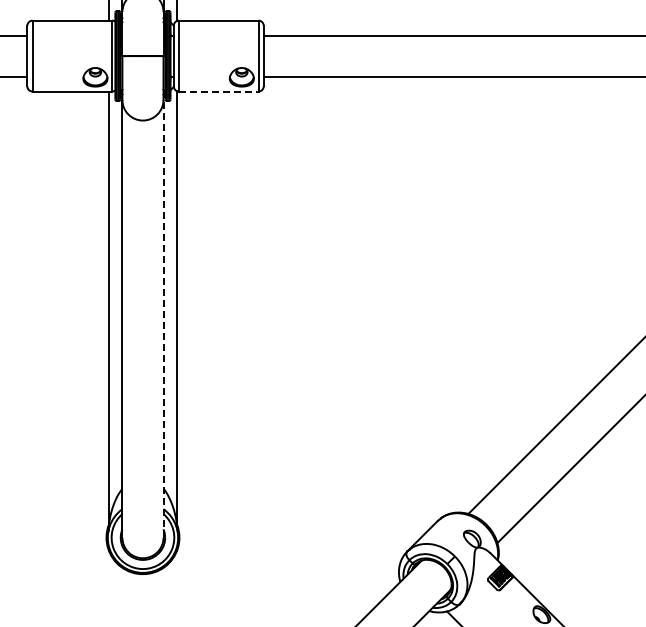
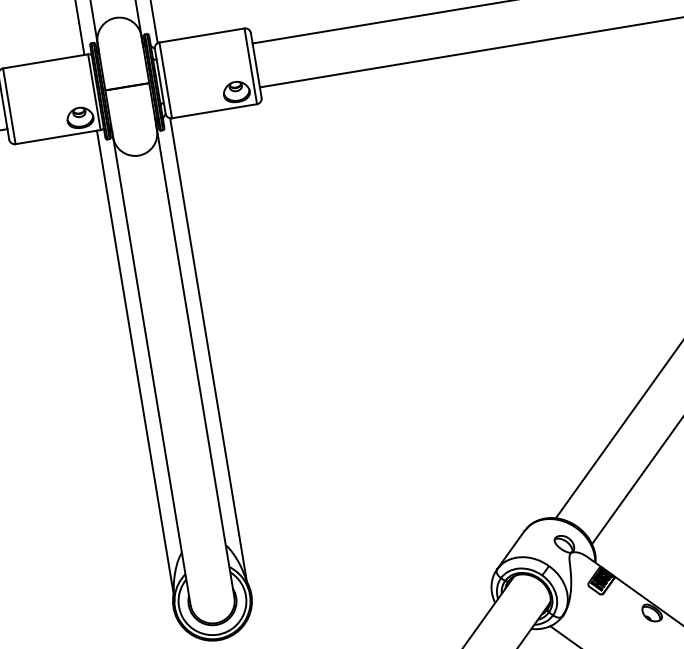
line: (218, 91) -> (214, 111), dashed -> solid
line: (163, 316) -> (195, 361), dashed -> solid

